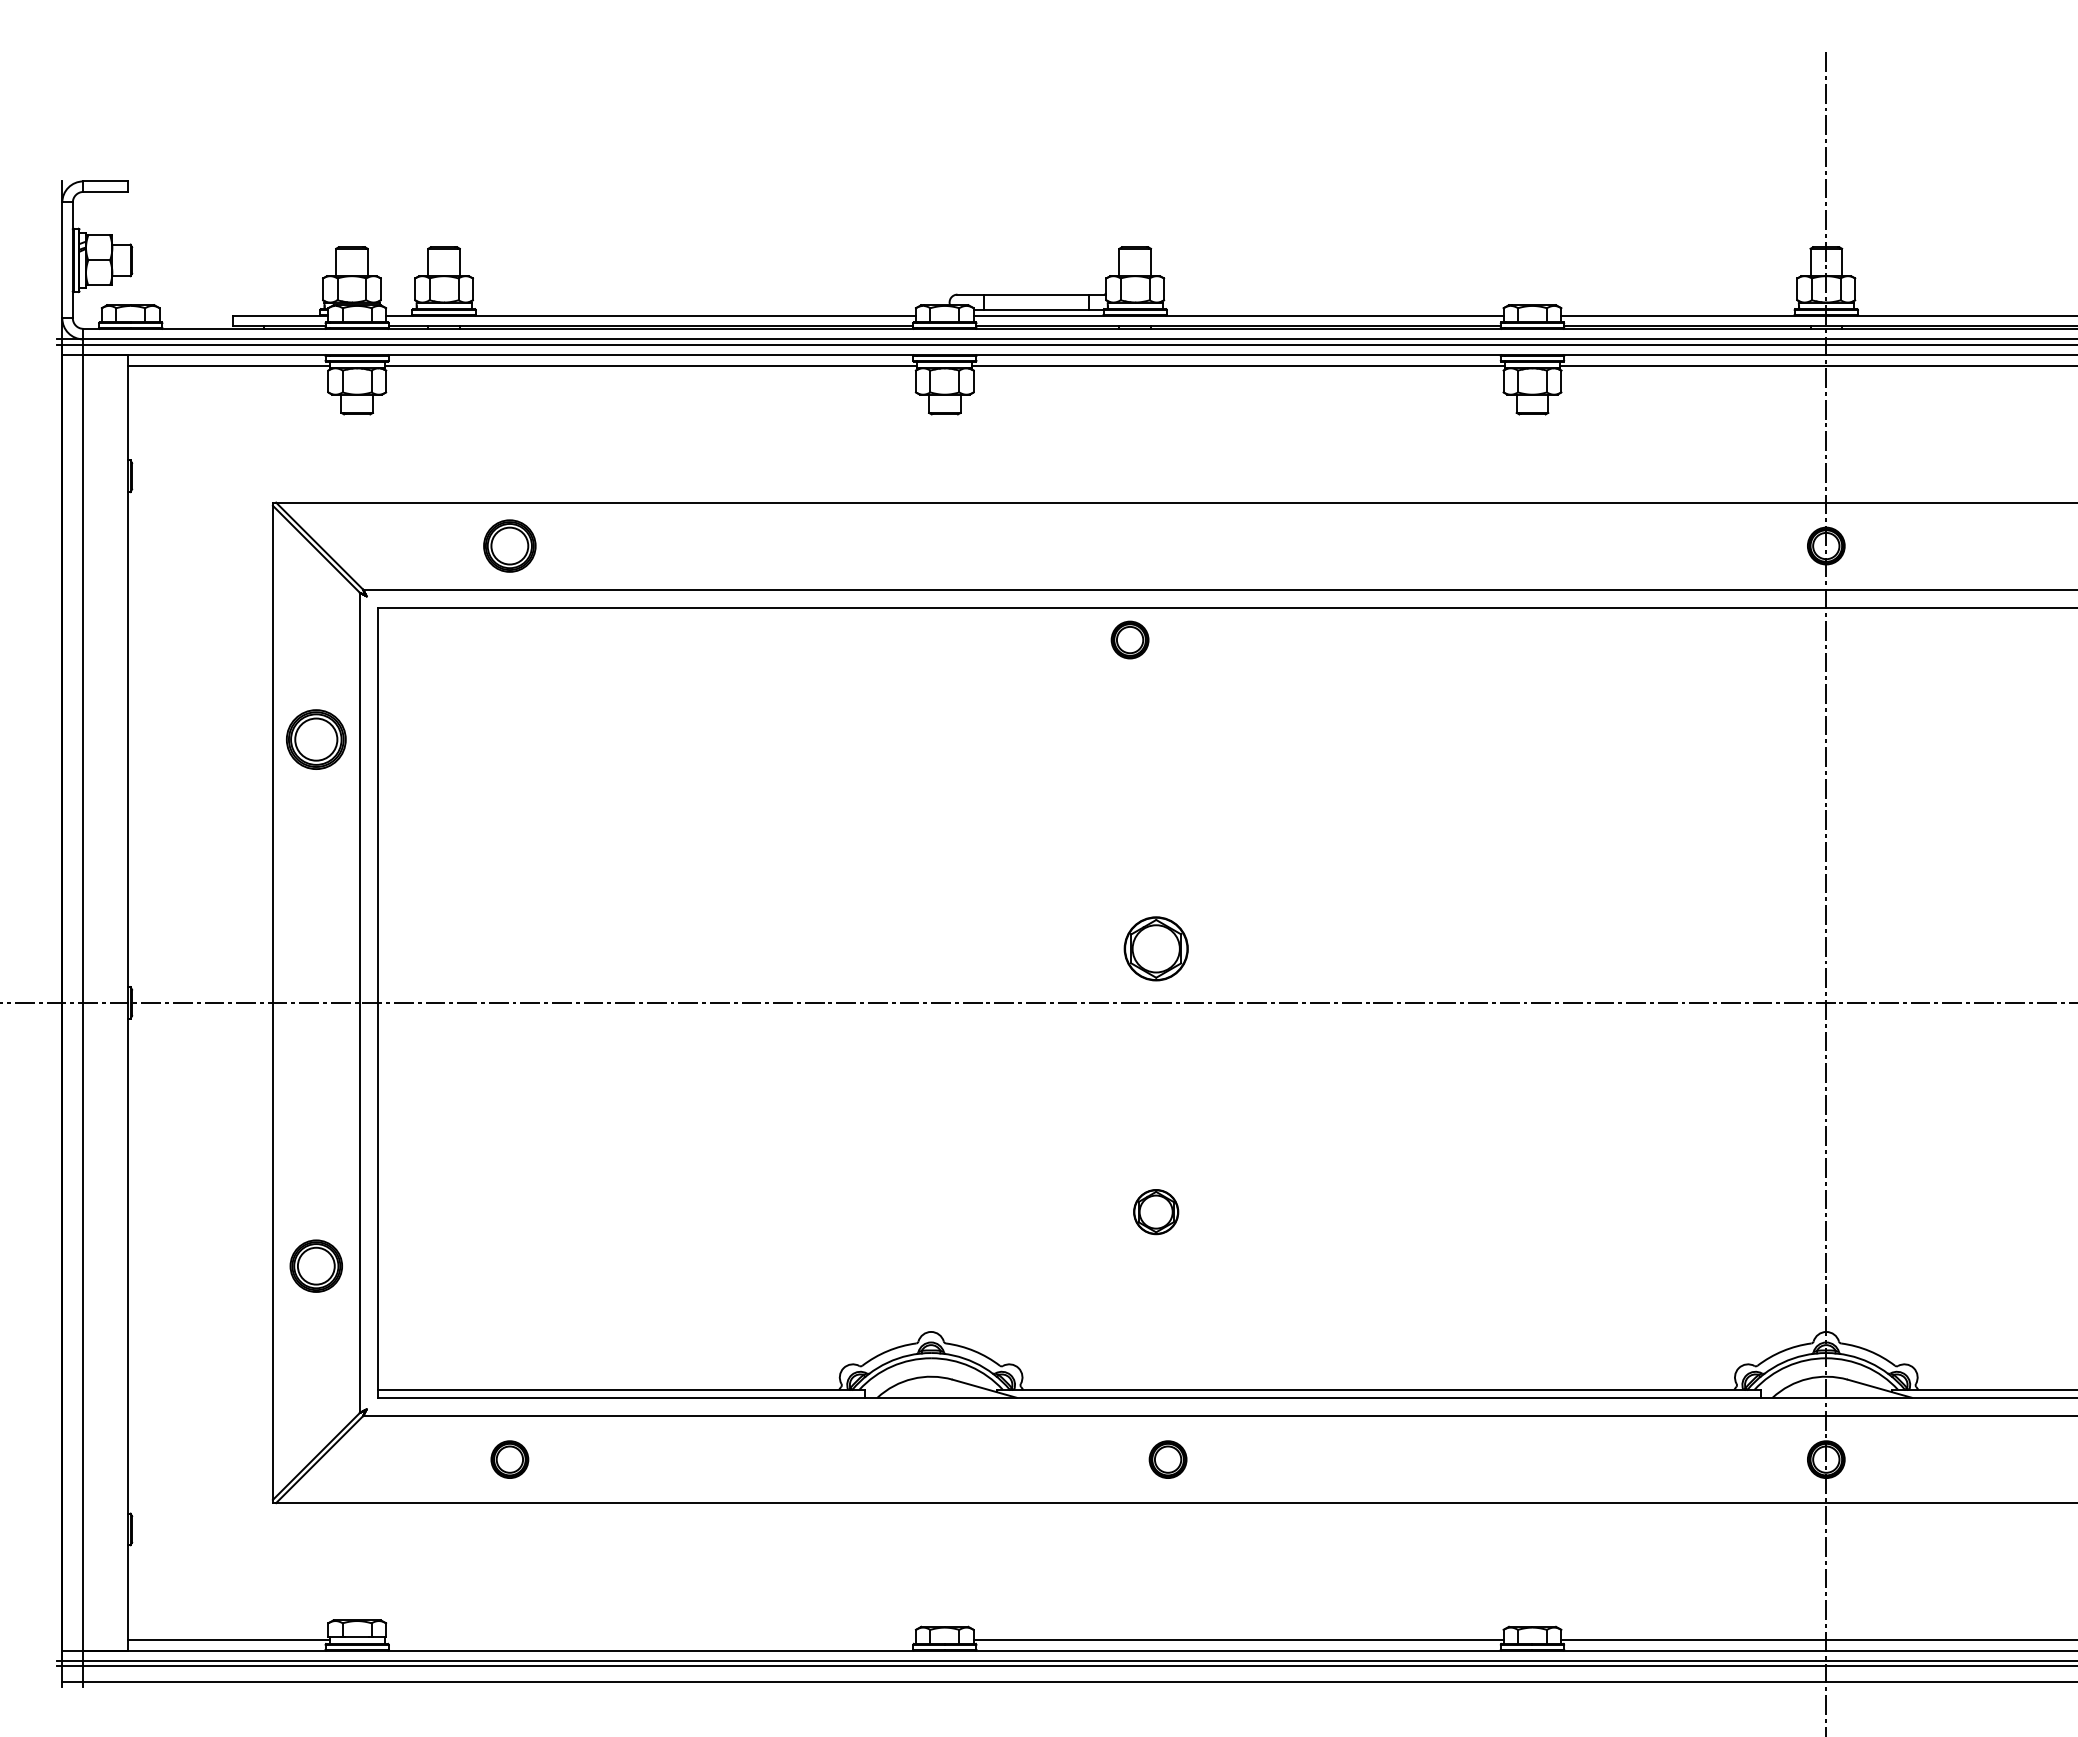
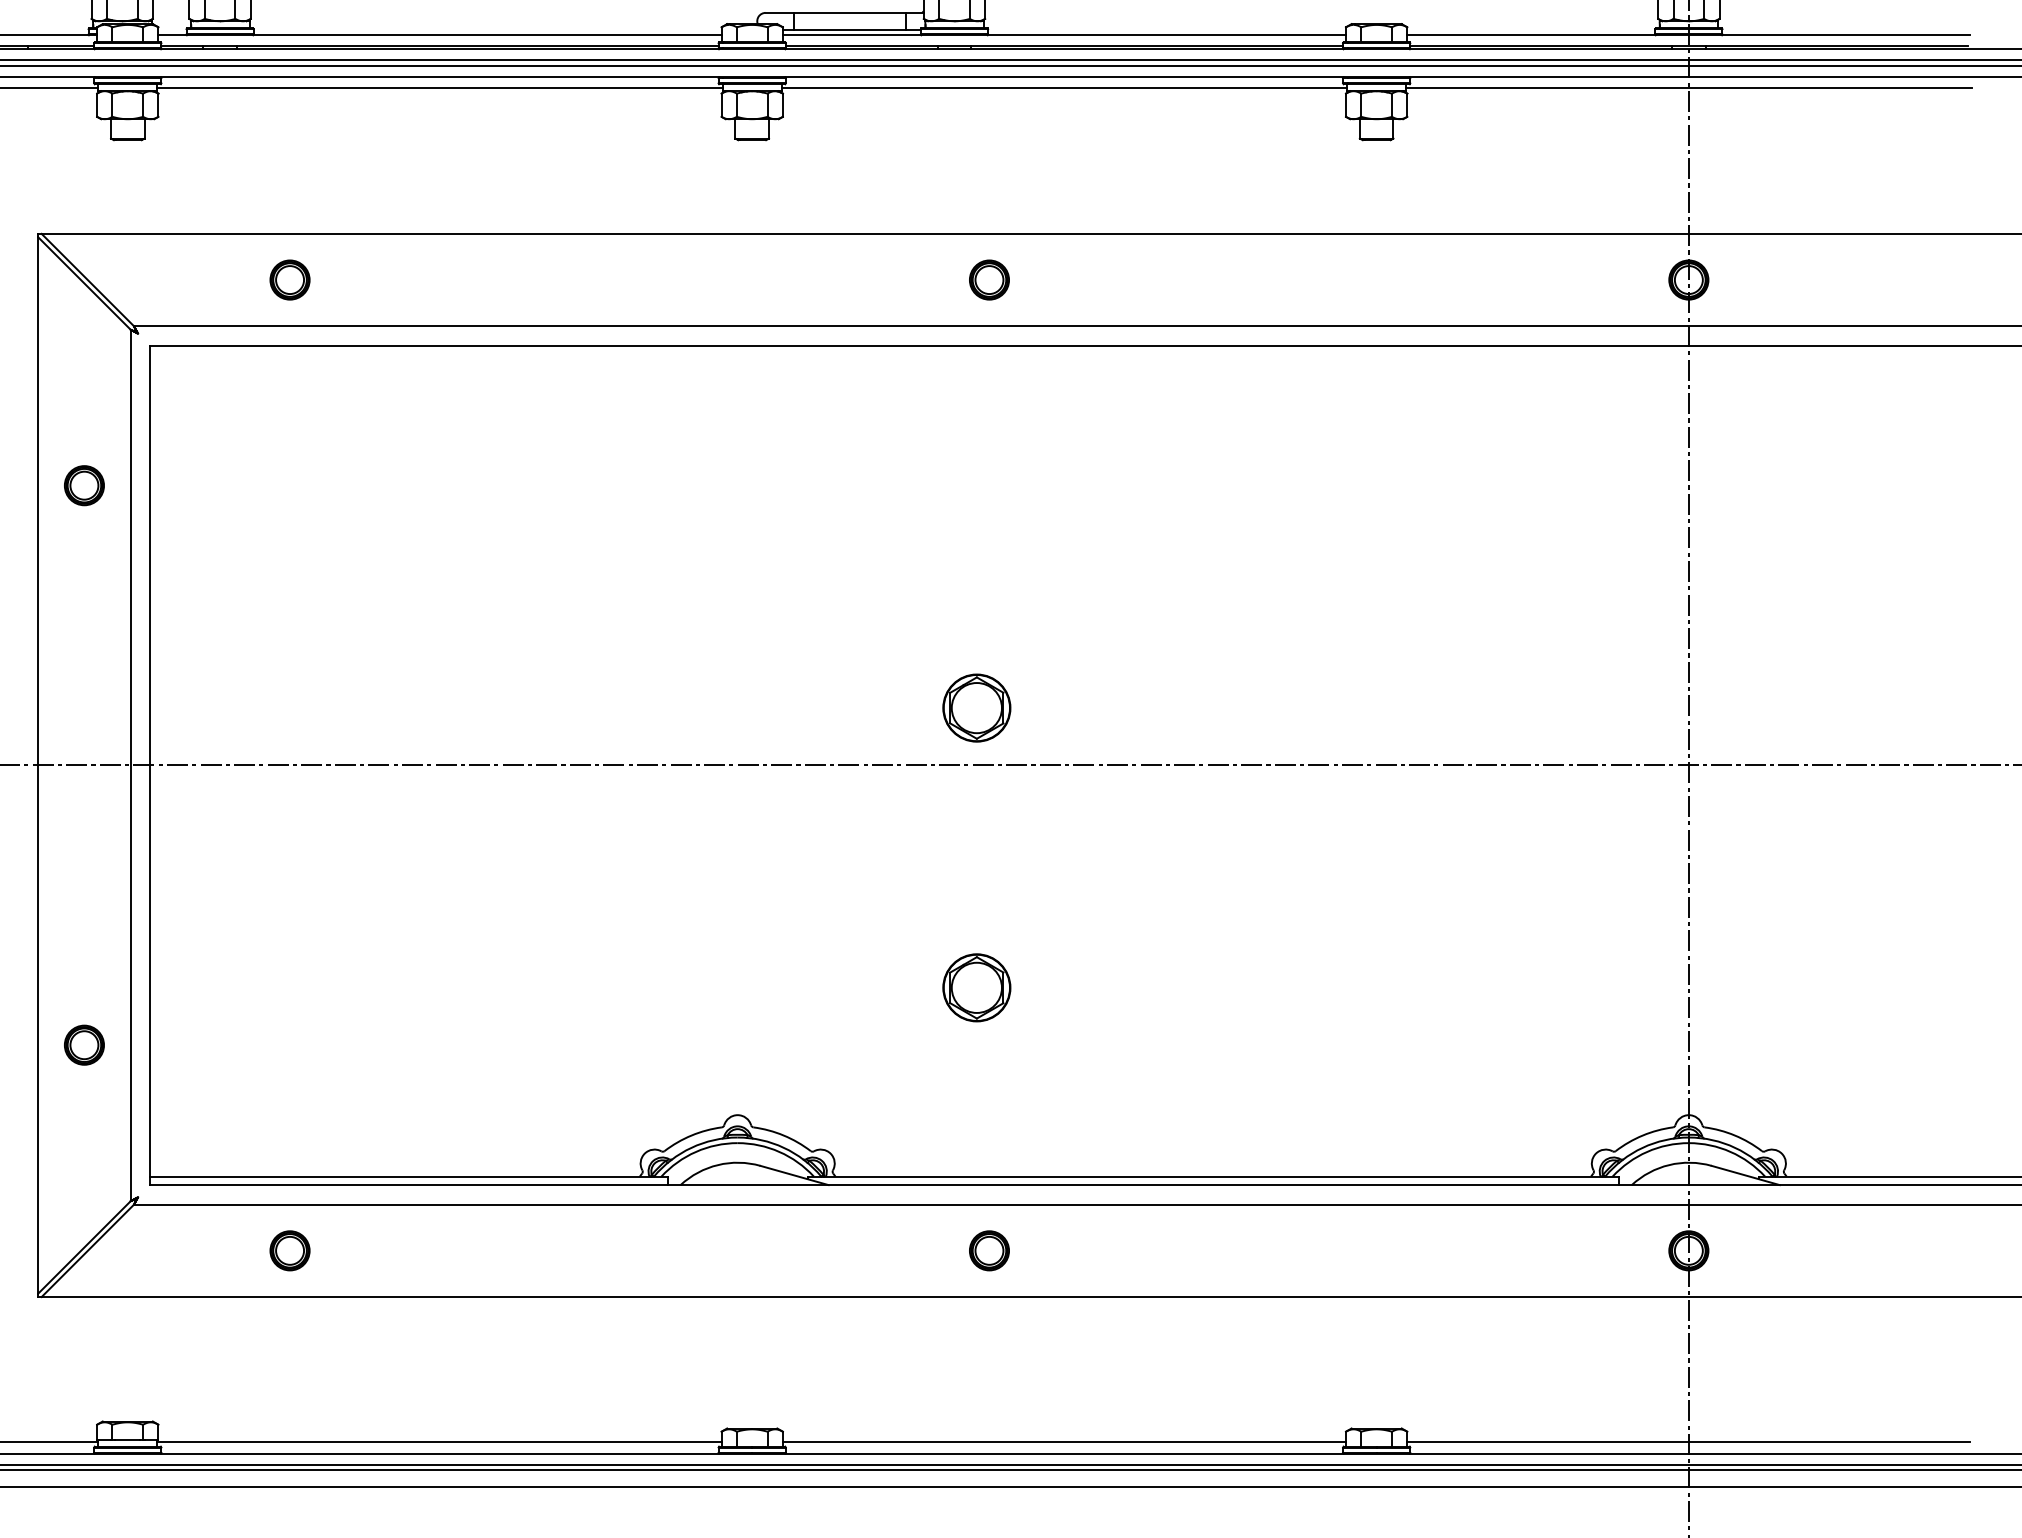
part: (509, 545) -> (289, 279), size x0.71
part: (1129, 639) -> (988, 279), moved
part: (316, 739) -> (84, 485), size x0.62
part: (1155, 1211) -> (976, 987), size x1.43
part: (316, 1265) -> (84, 1044), size x0.71
line: (649, 1640) -> (438, 1443), added

